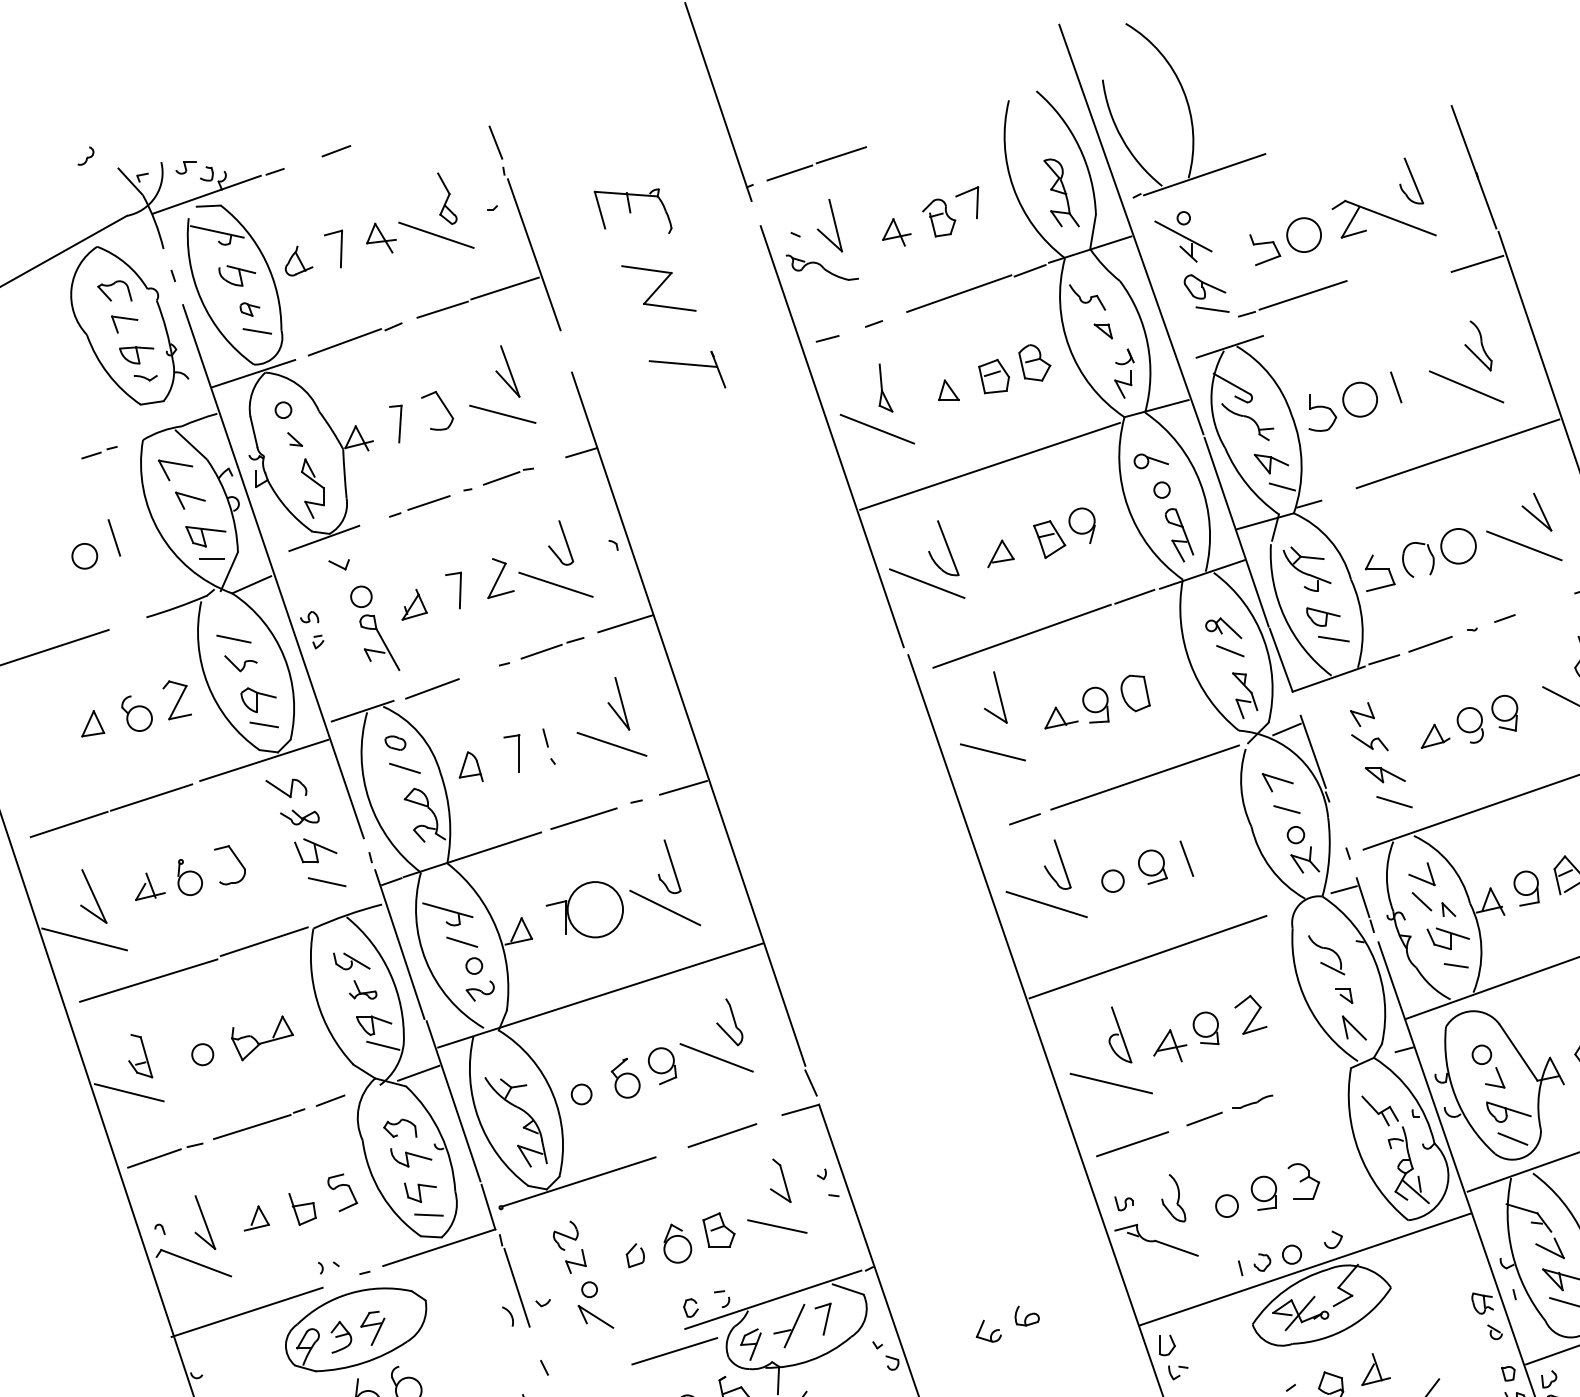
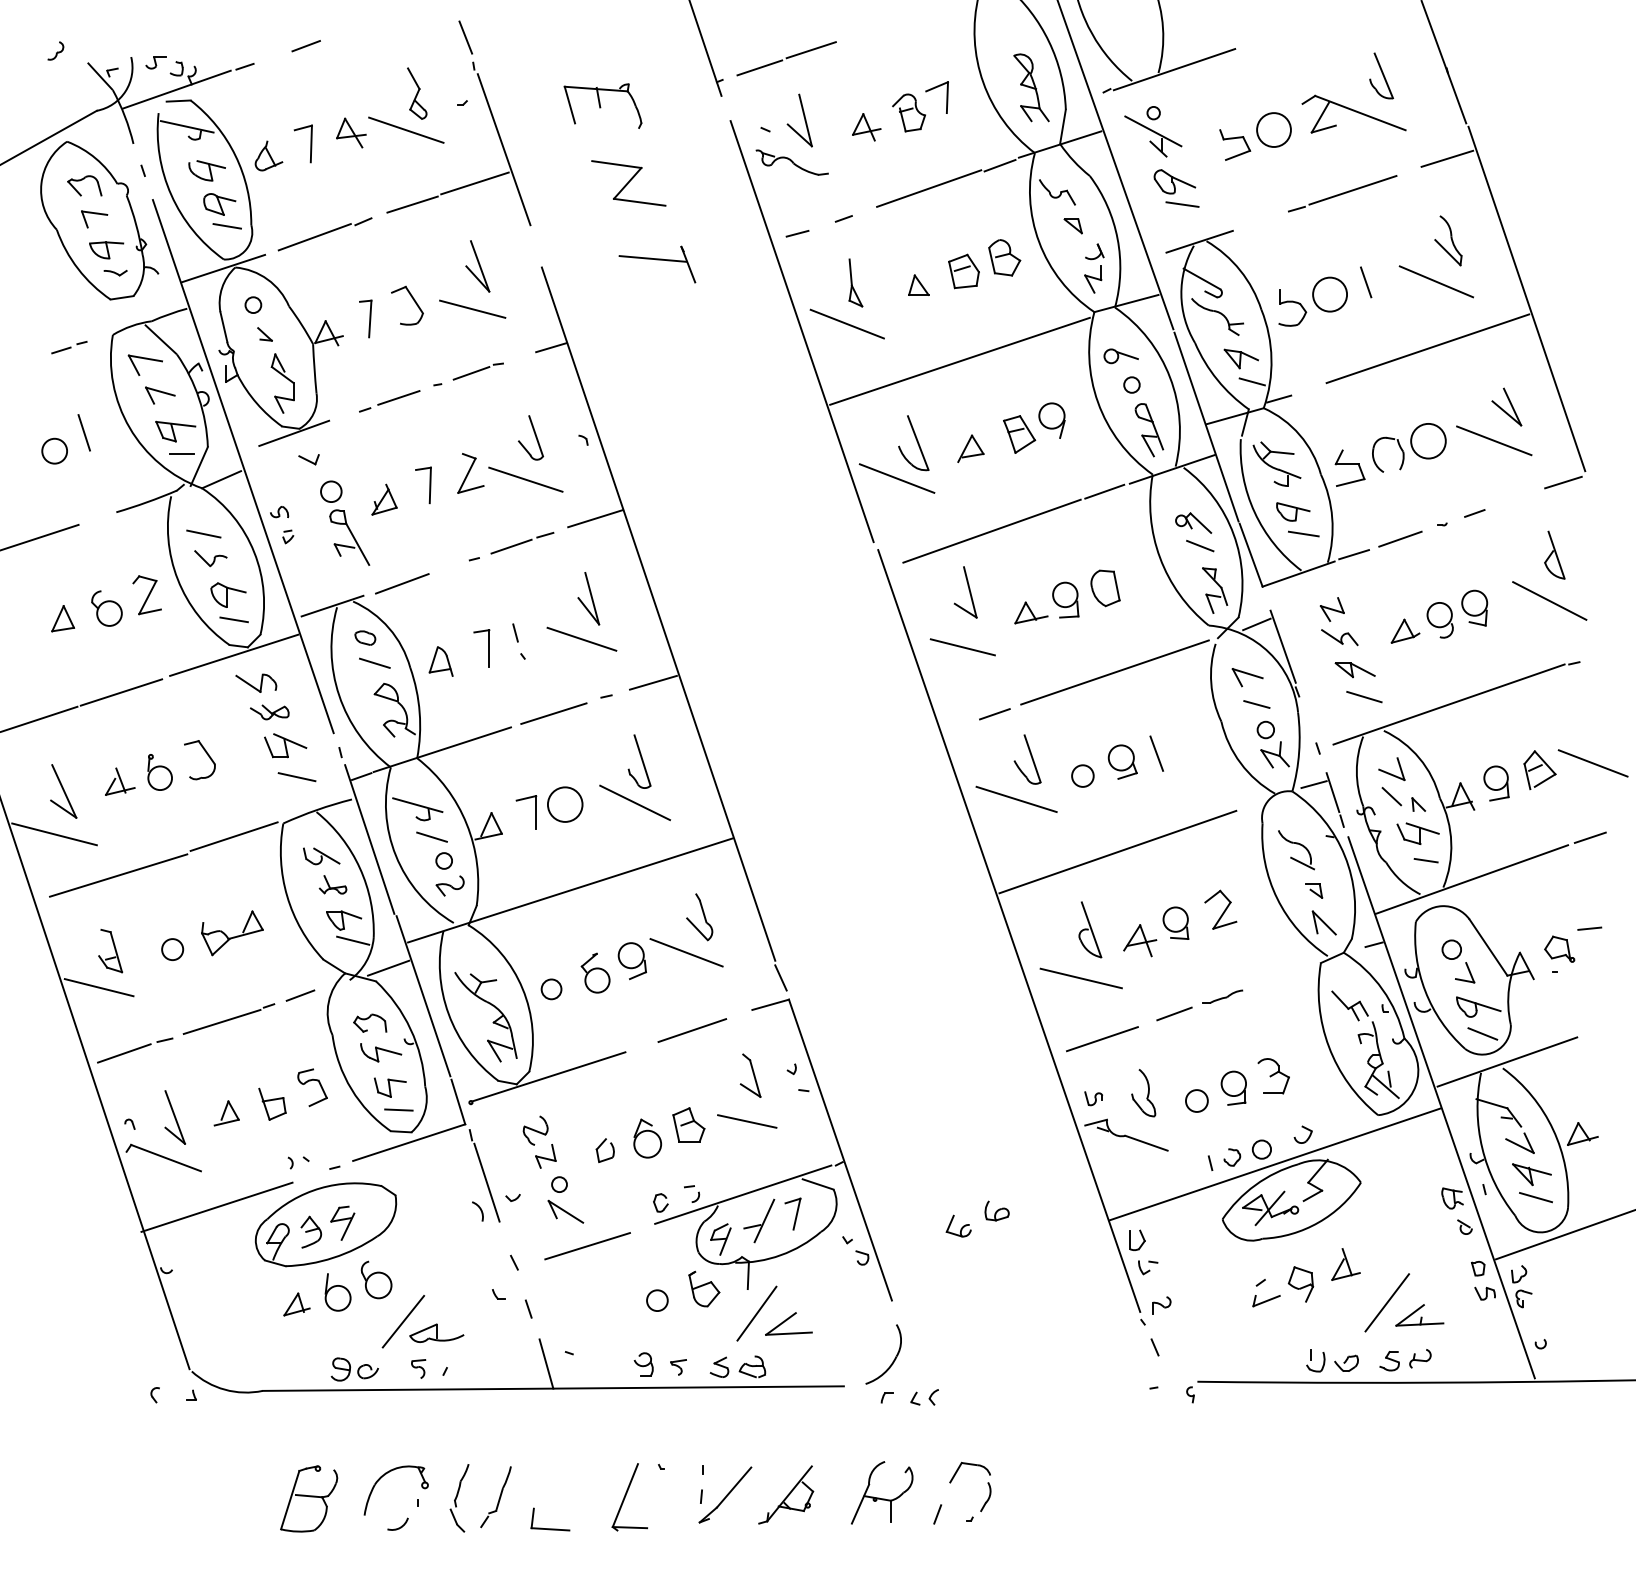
line: (1292, 298) -> (1342, 193), moved
part: (249, 309) -> (219, 204), size x1.67
circle: (594, 909) -> (564, 804), size x0.62
line: (674, 1351) -> (587, 1246), moved

